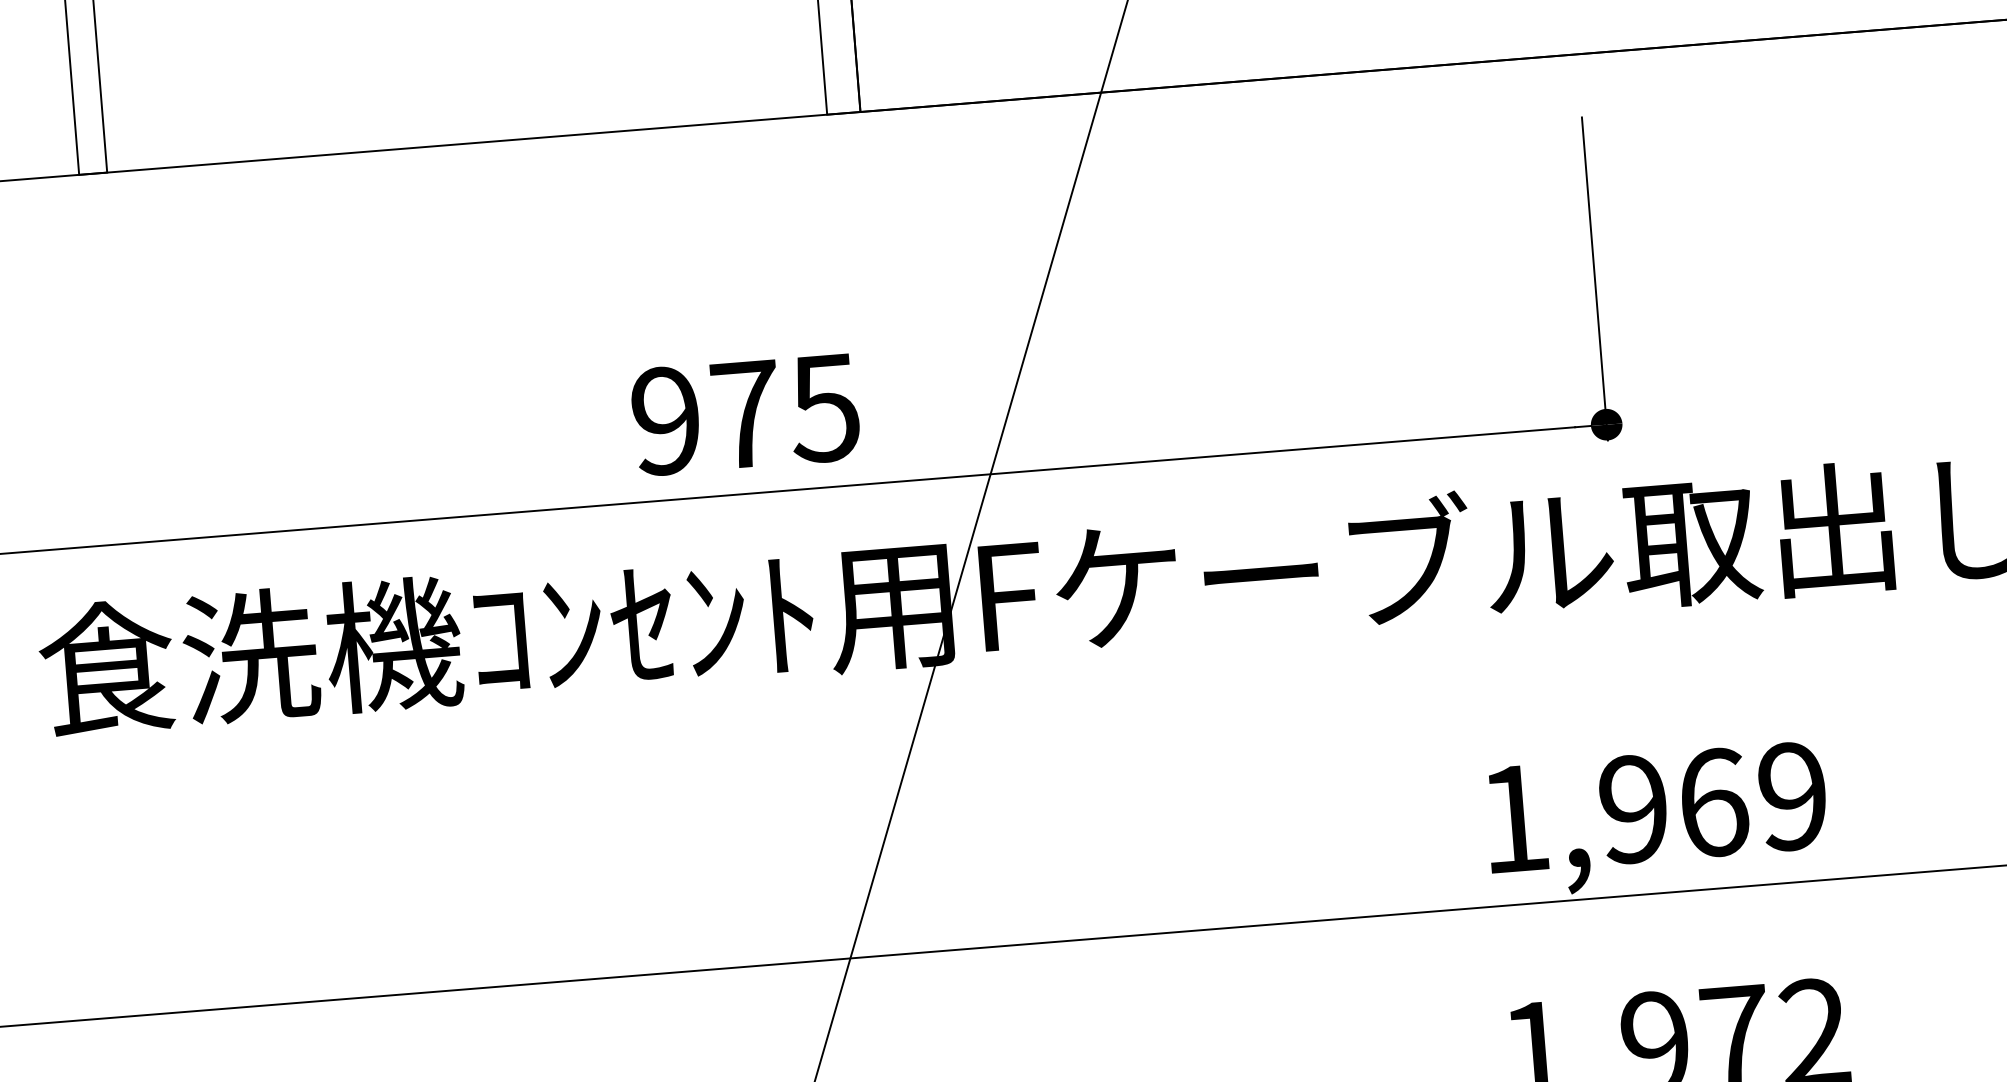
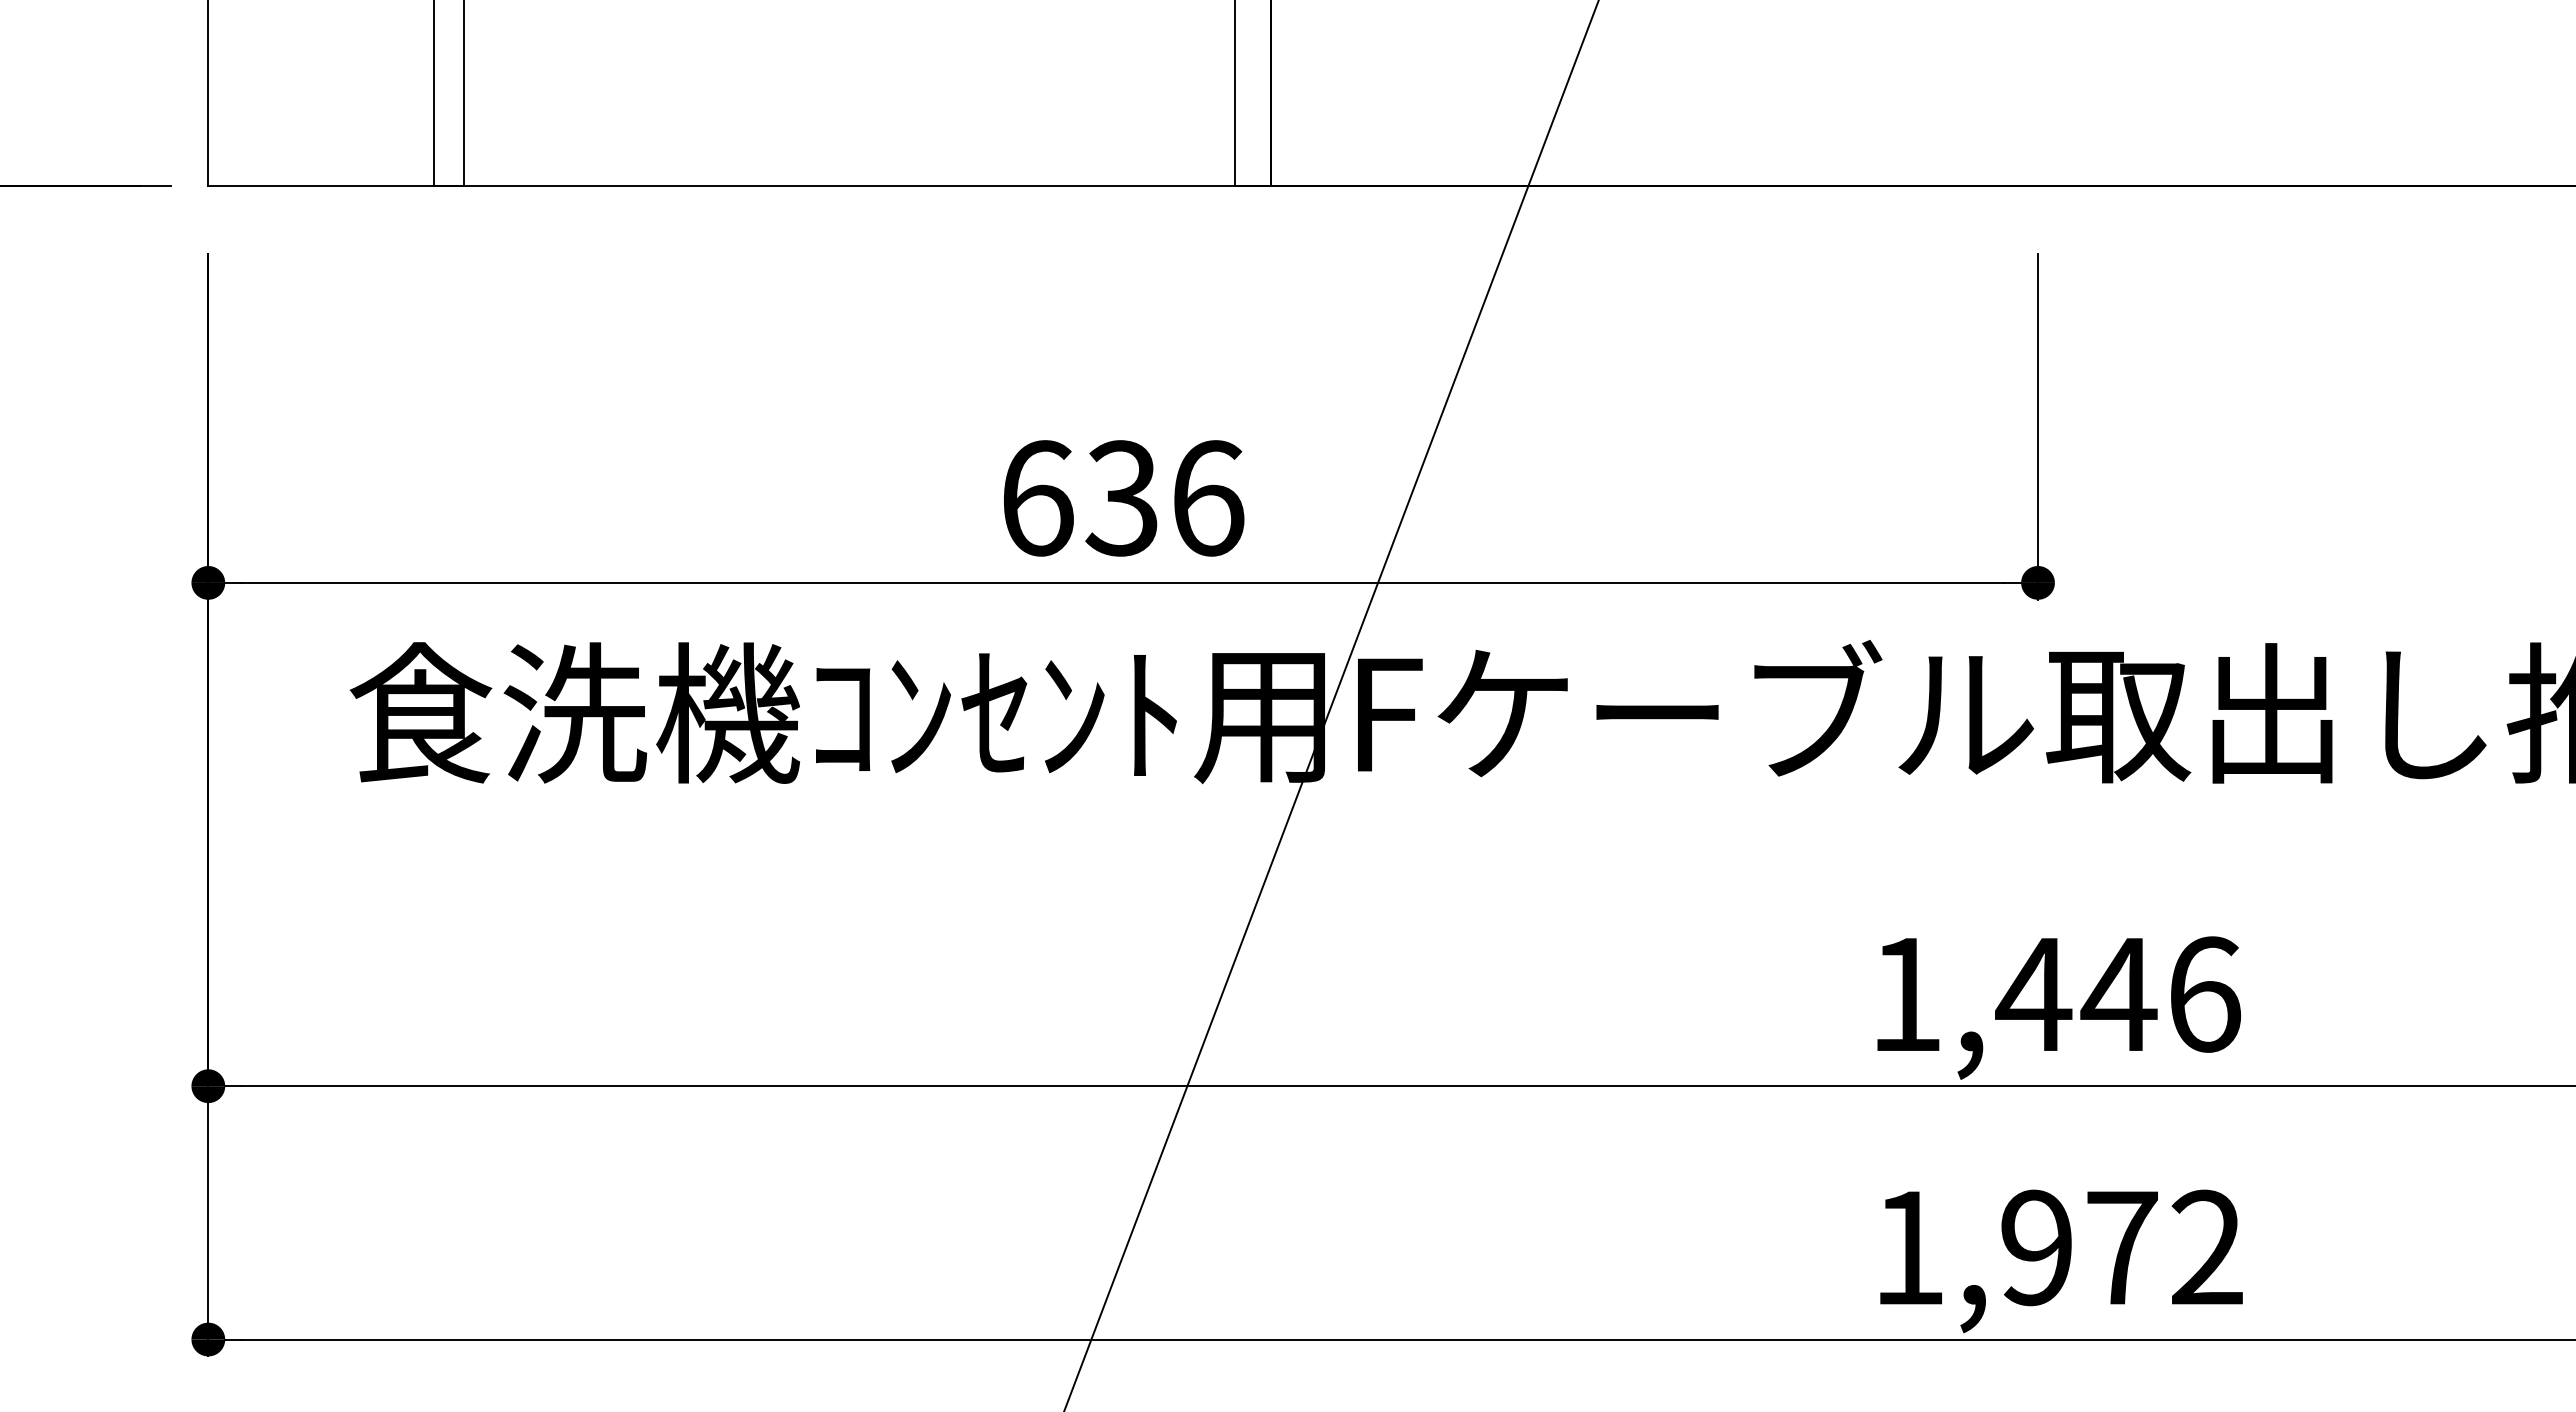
text: (746, 414) -> (1123, 498), 975 -> 636
text: (1712, 802) -> (2118, 994), 1,969 -> 1,446

